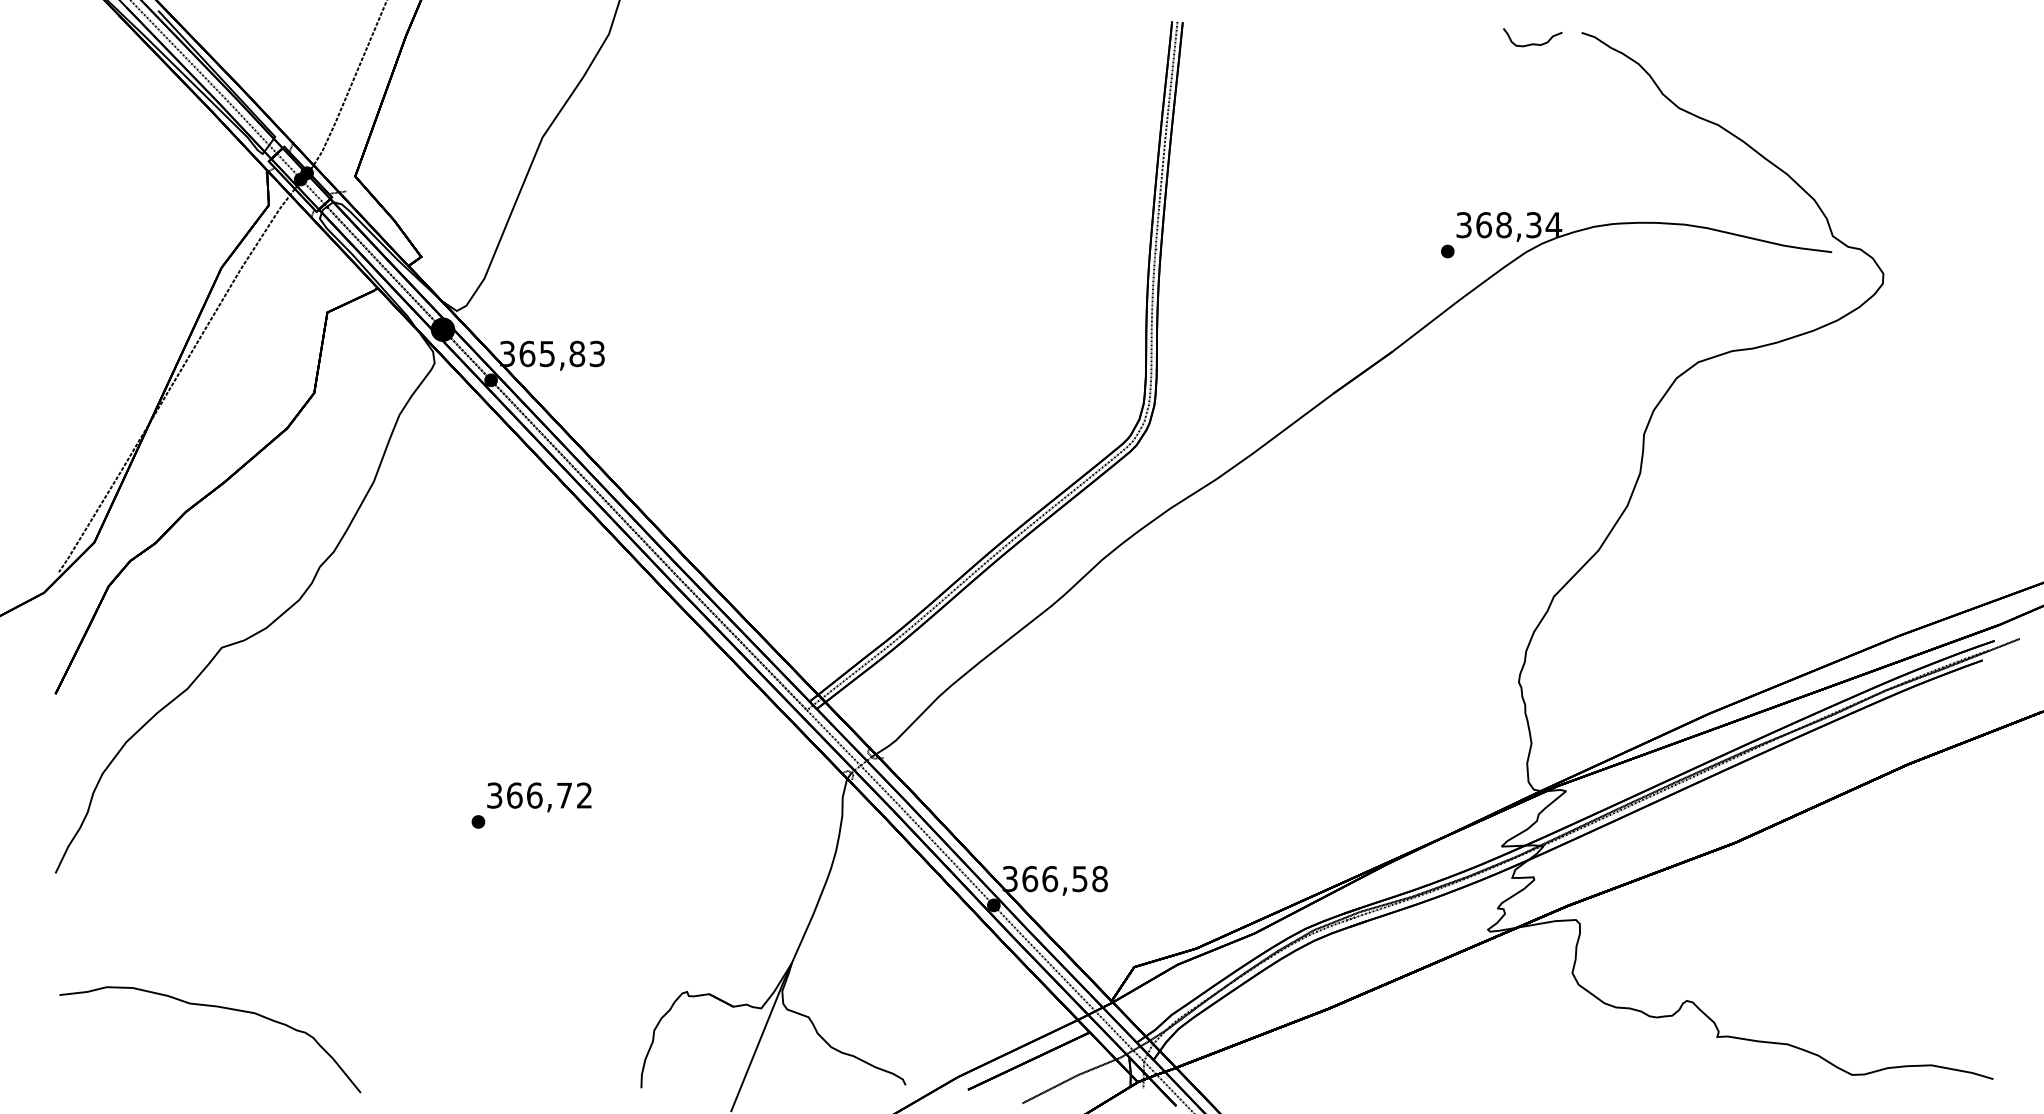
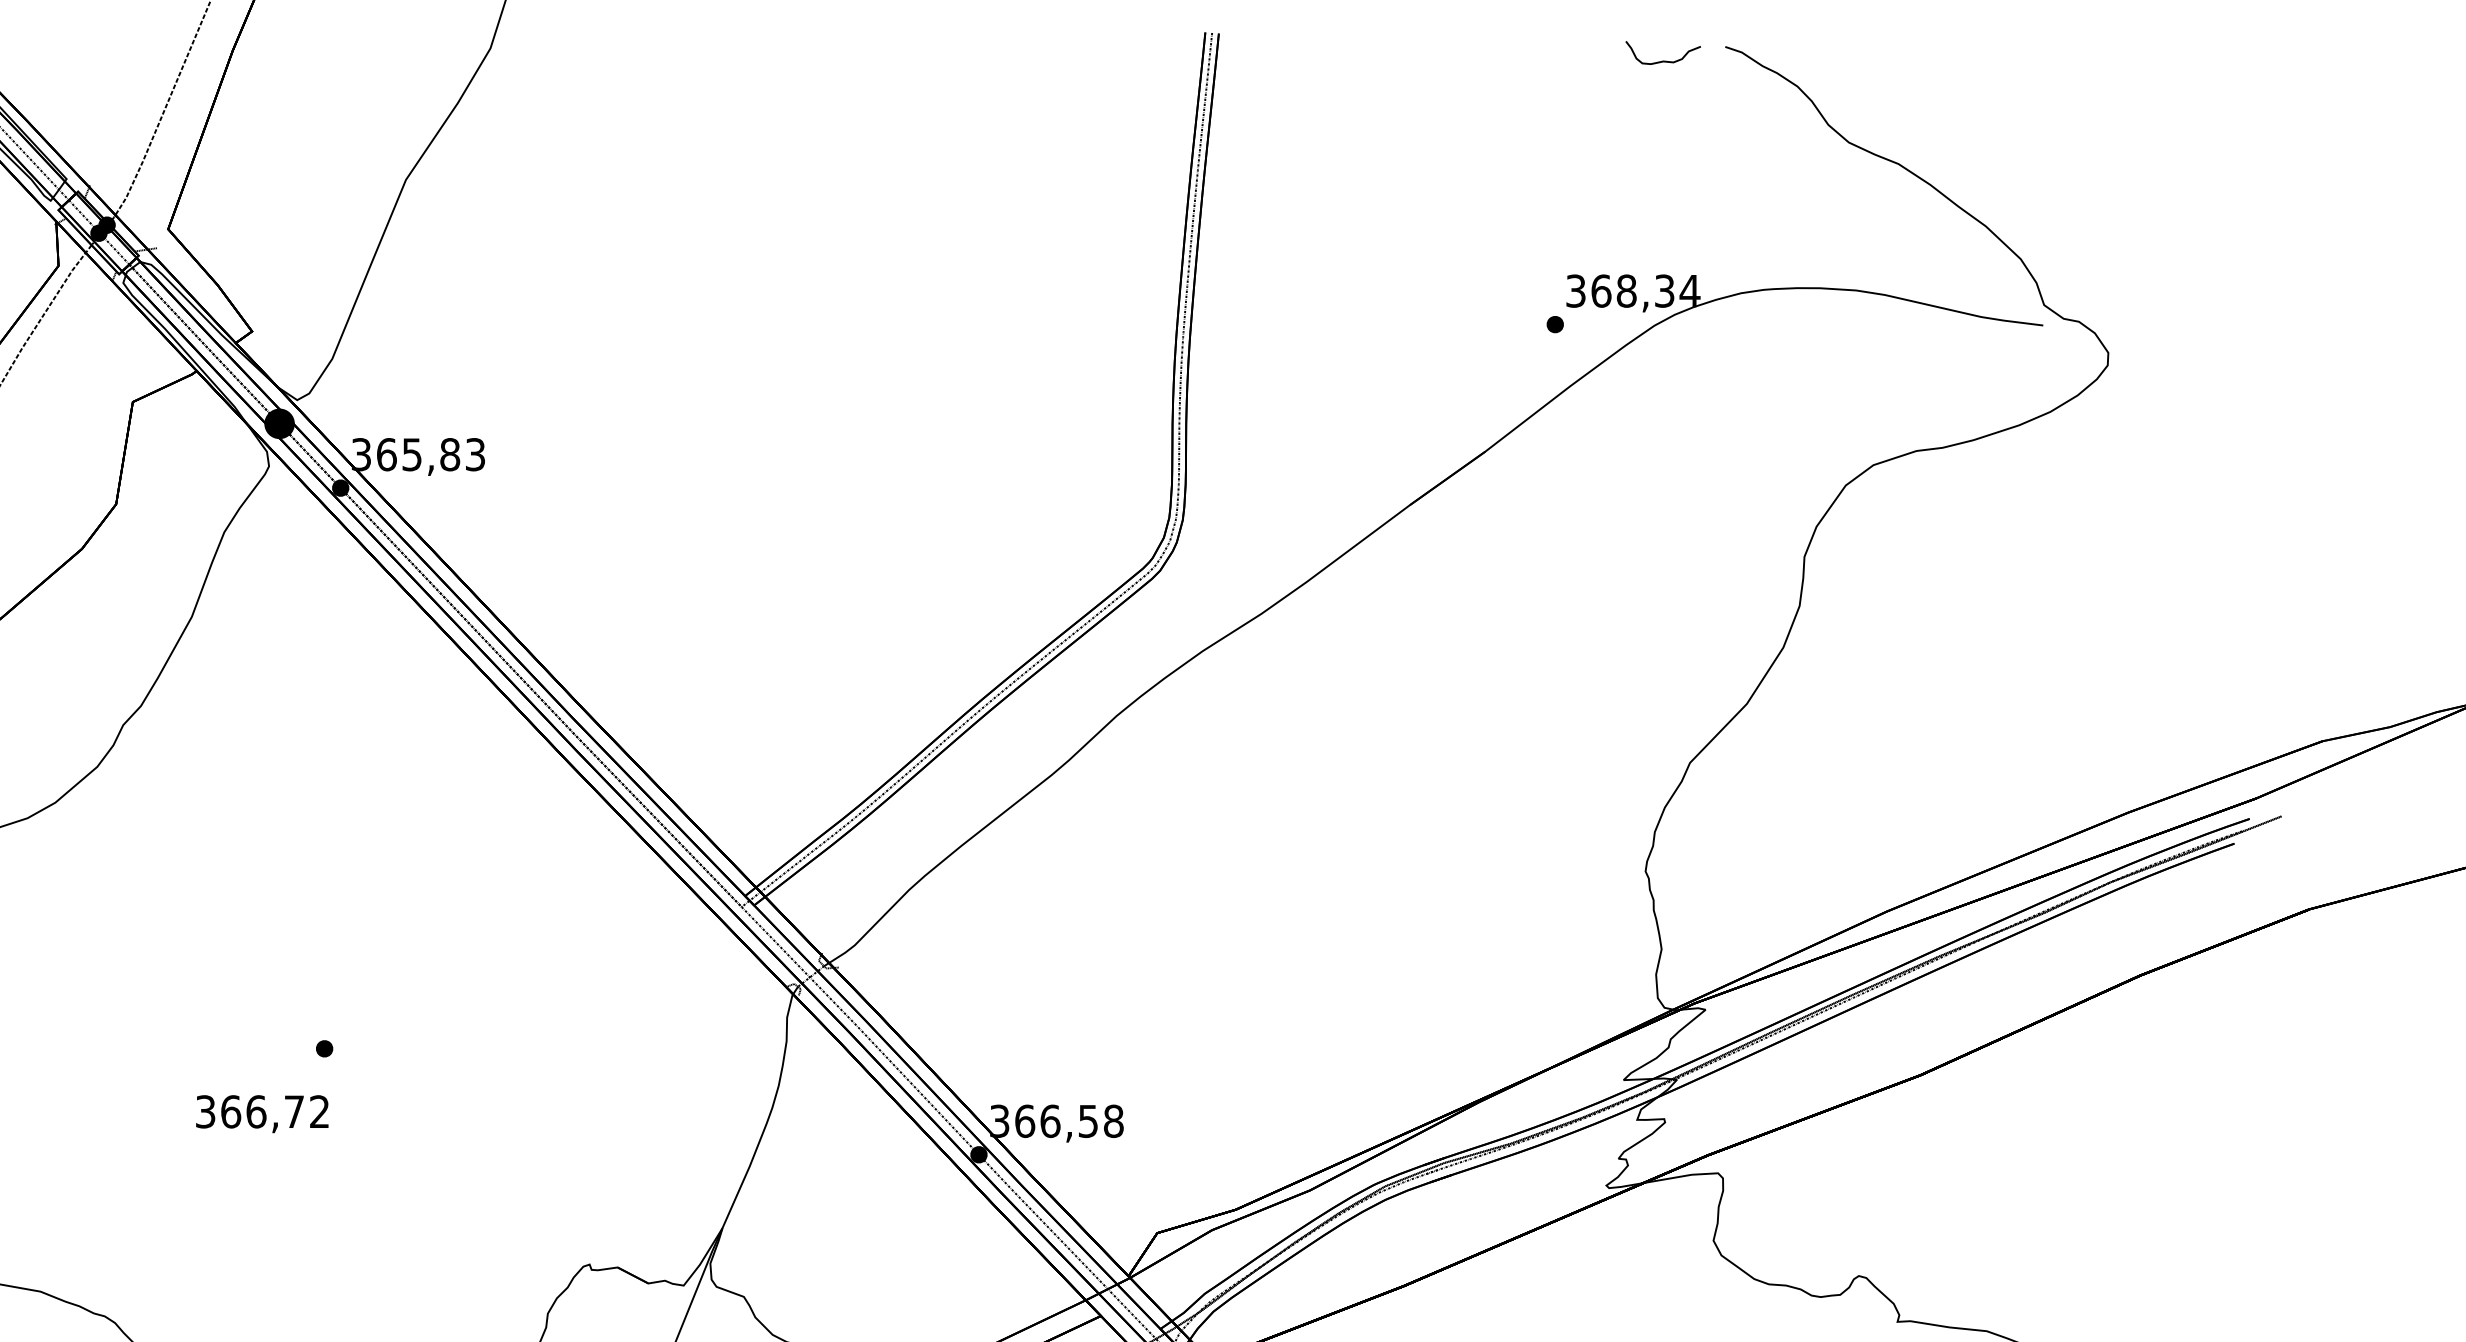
text: (539, 797) -> (262, 1114), moved

